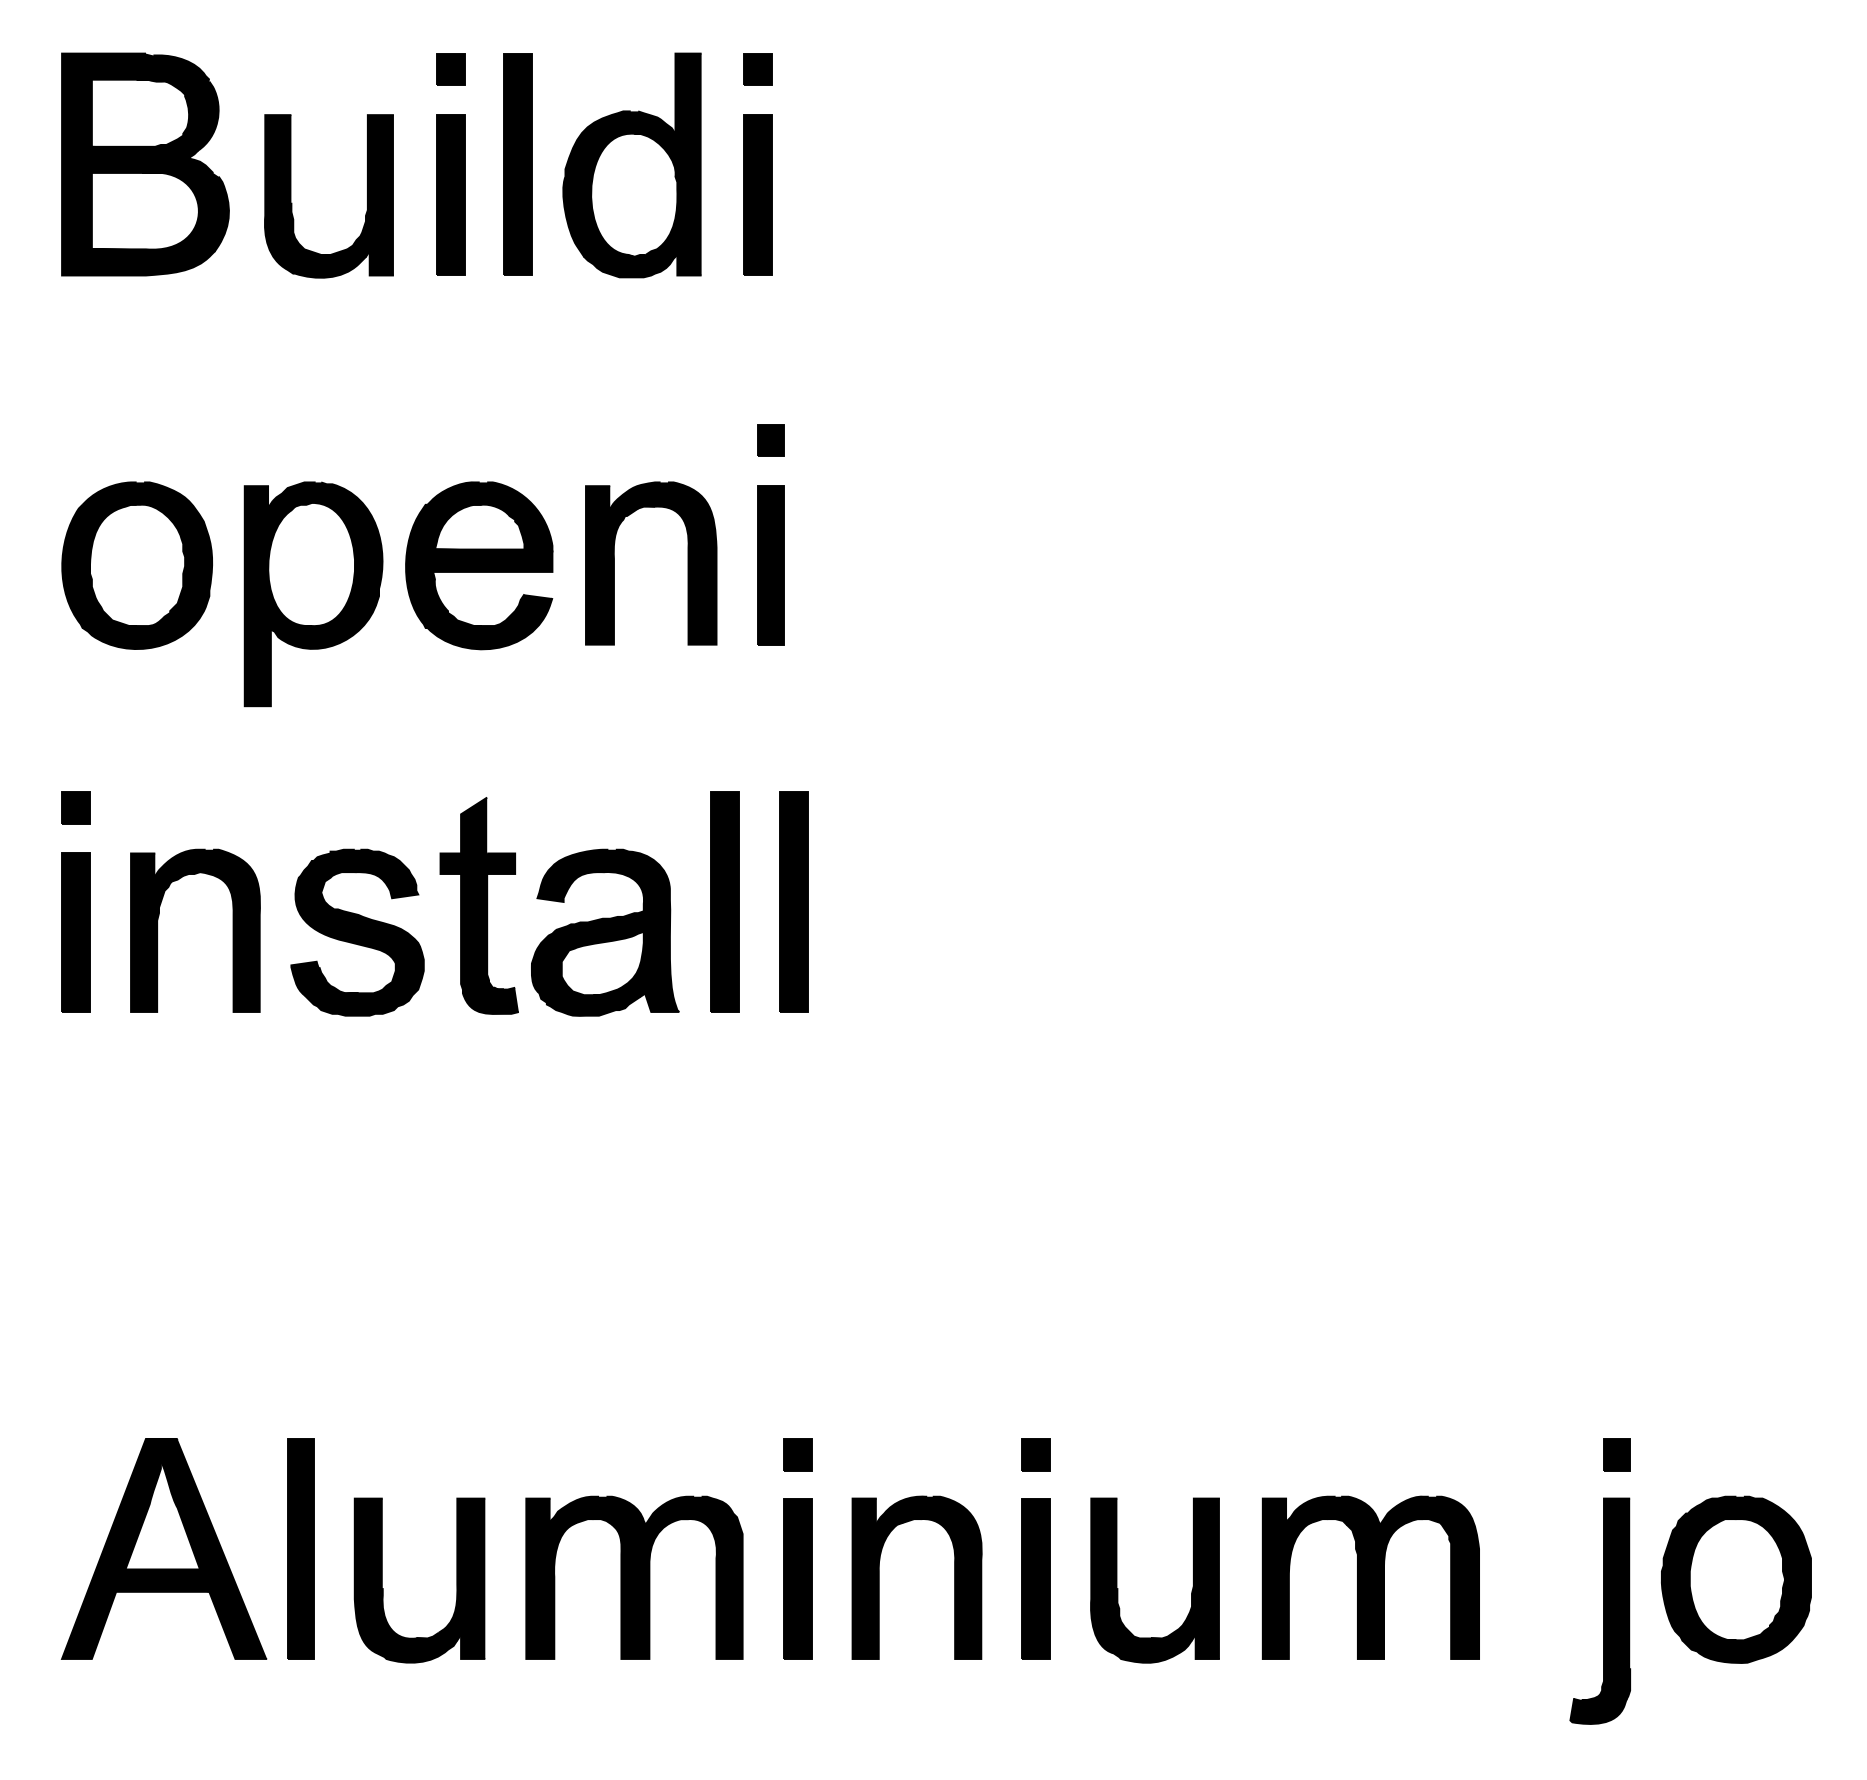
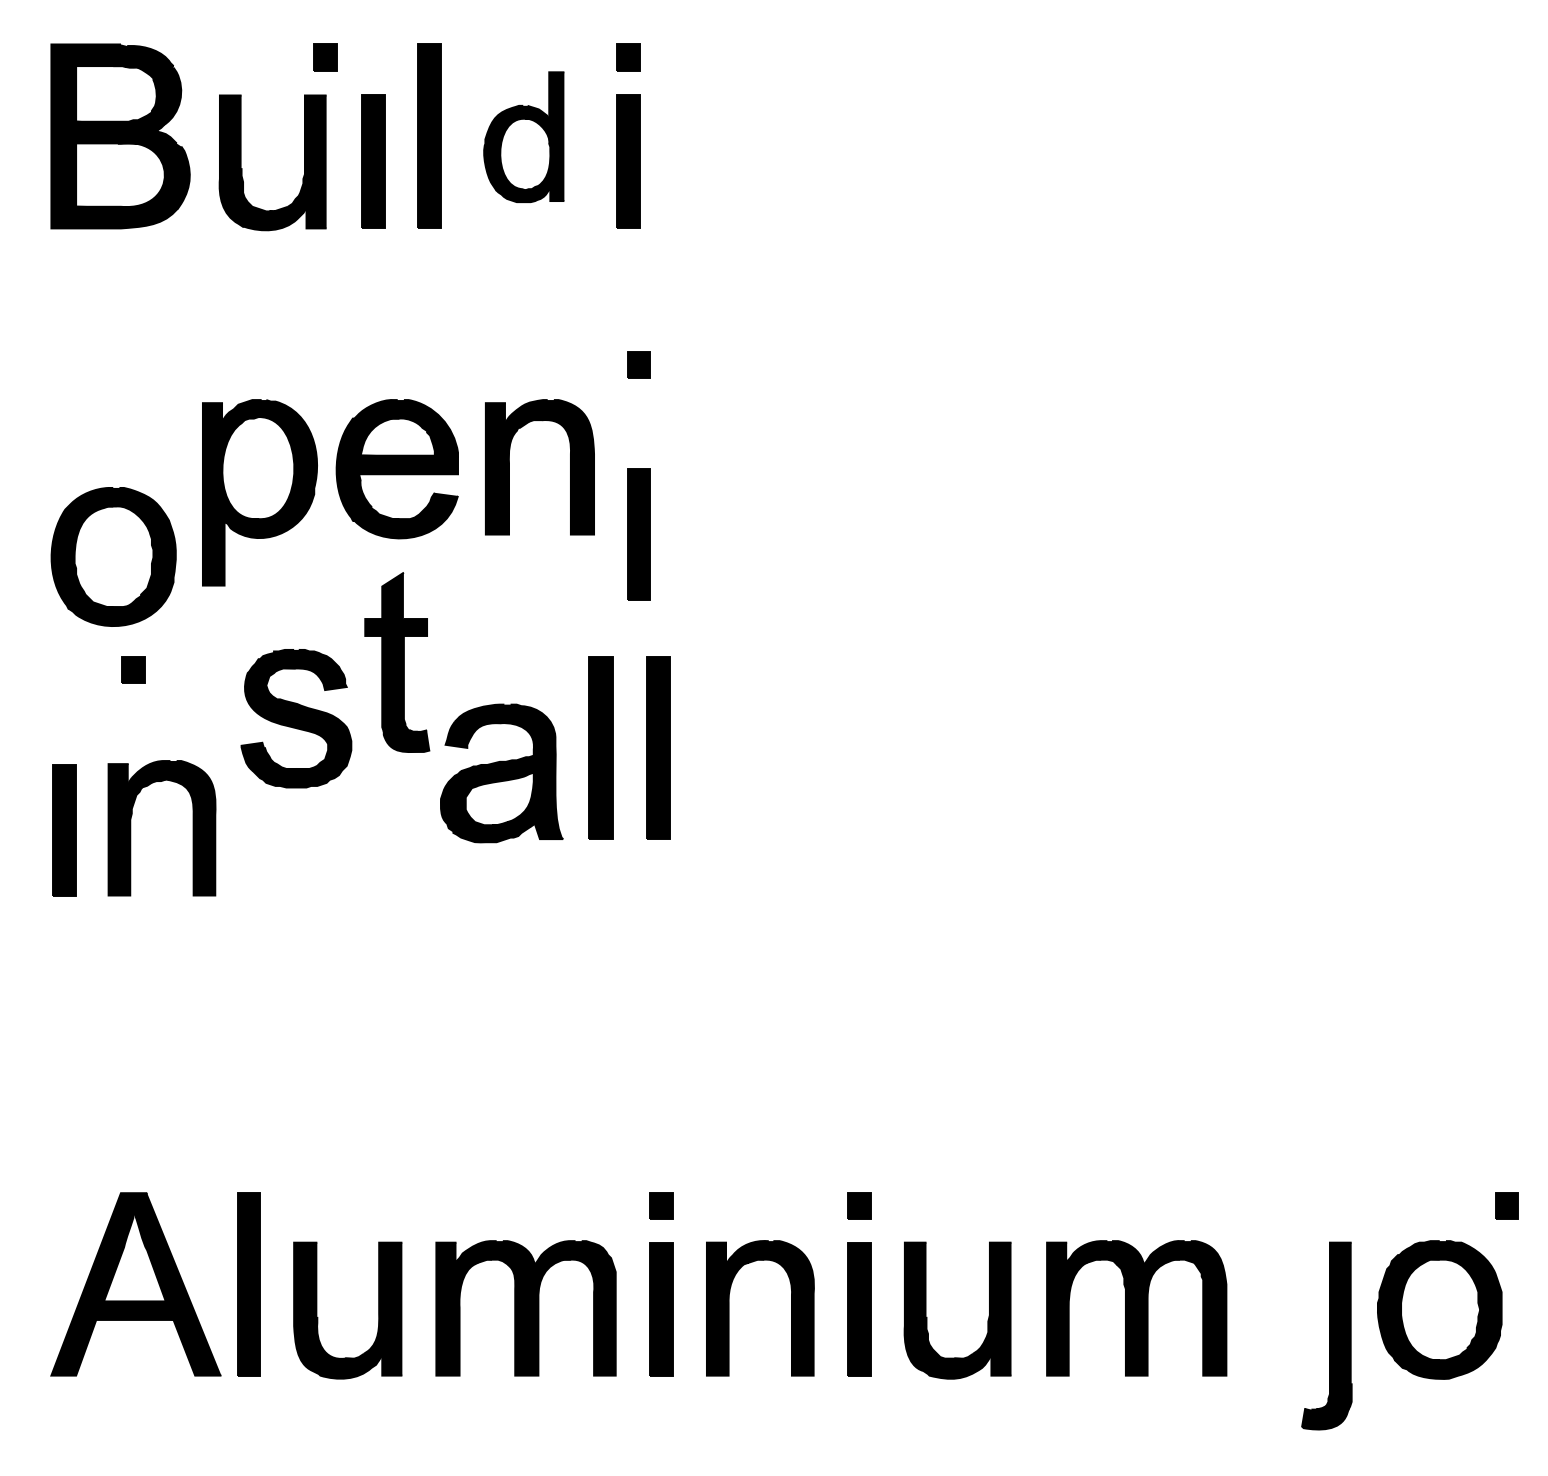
part: (450, 69) -> (325, 57), moved
part: (631, 165) -> (523, 137), size x0.7
part: (136, 565) -> (113, 556), moved
part: (770, 565) -> (638, 534), moved
part: (75, 807) -> (133, 669), moved
part: (478, 905) -> (396, 662), moved
part: (158, 930) -> (131, 827), moved
part: (75, 932) -> (64, 830), moved
part: (357, 932) -> (296, 718), moved
part: (1616, 1454) -> (1506, 1206), moved

